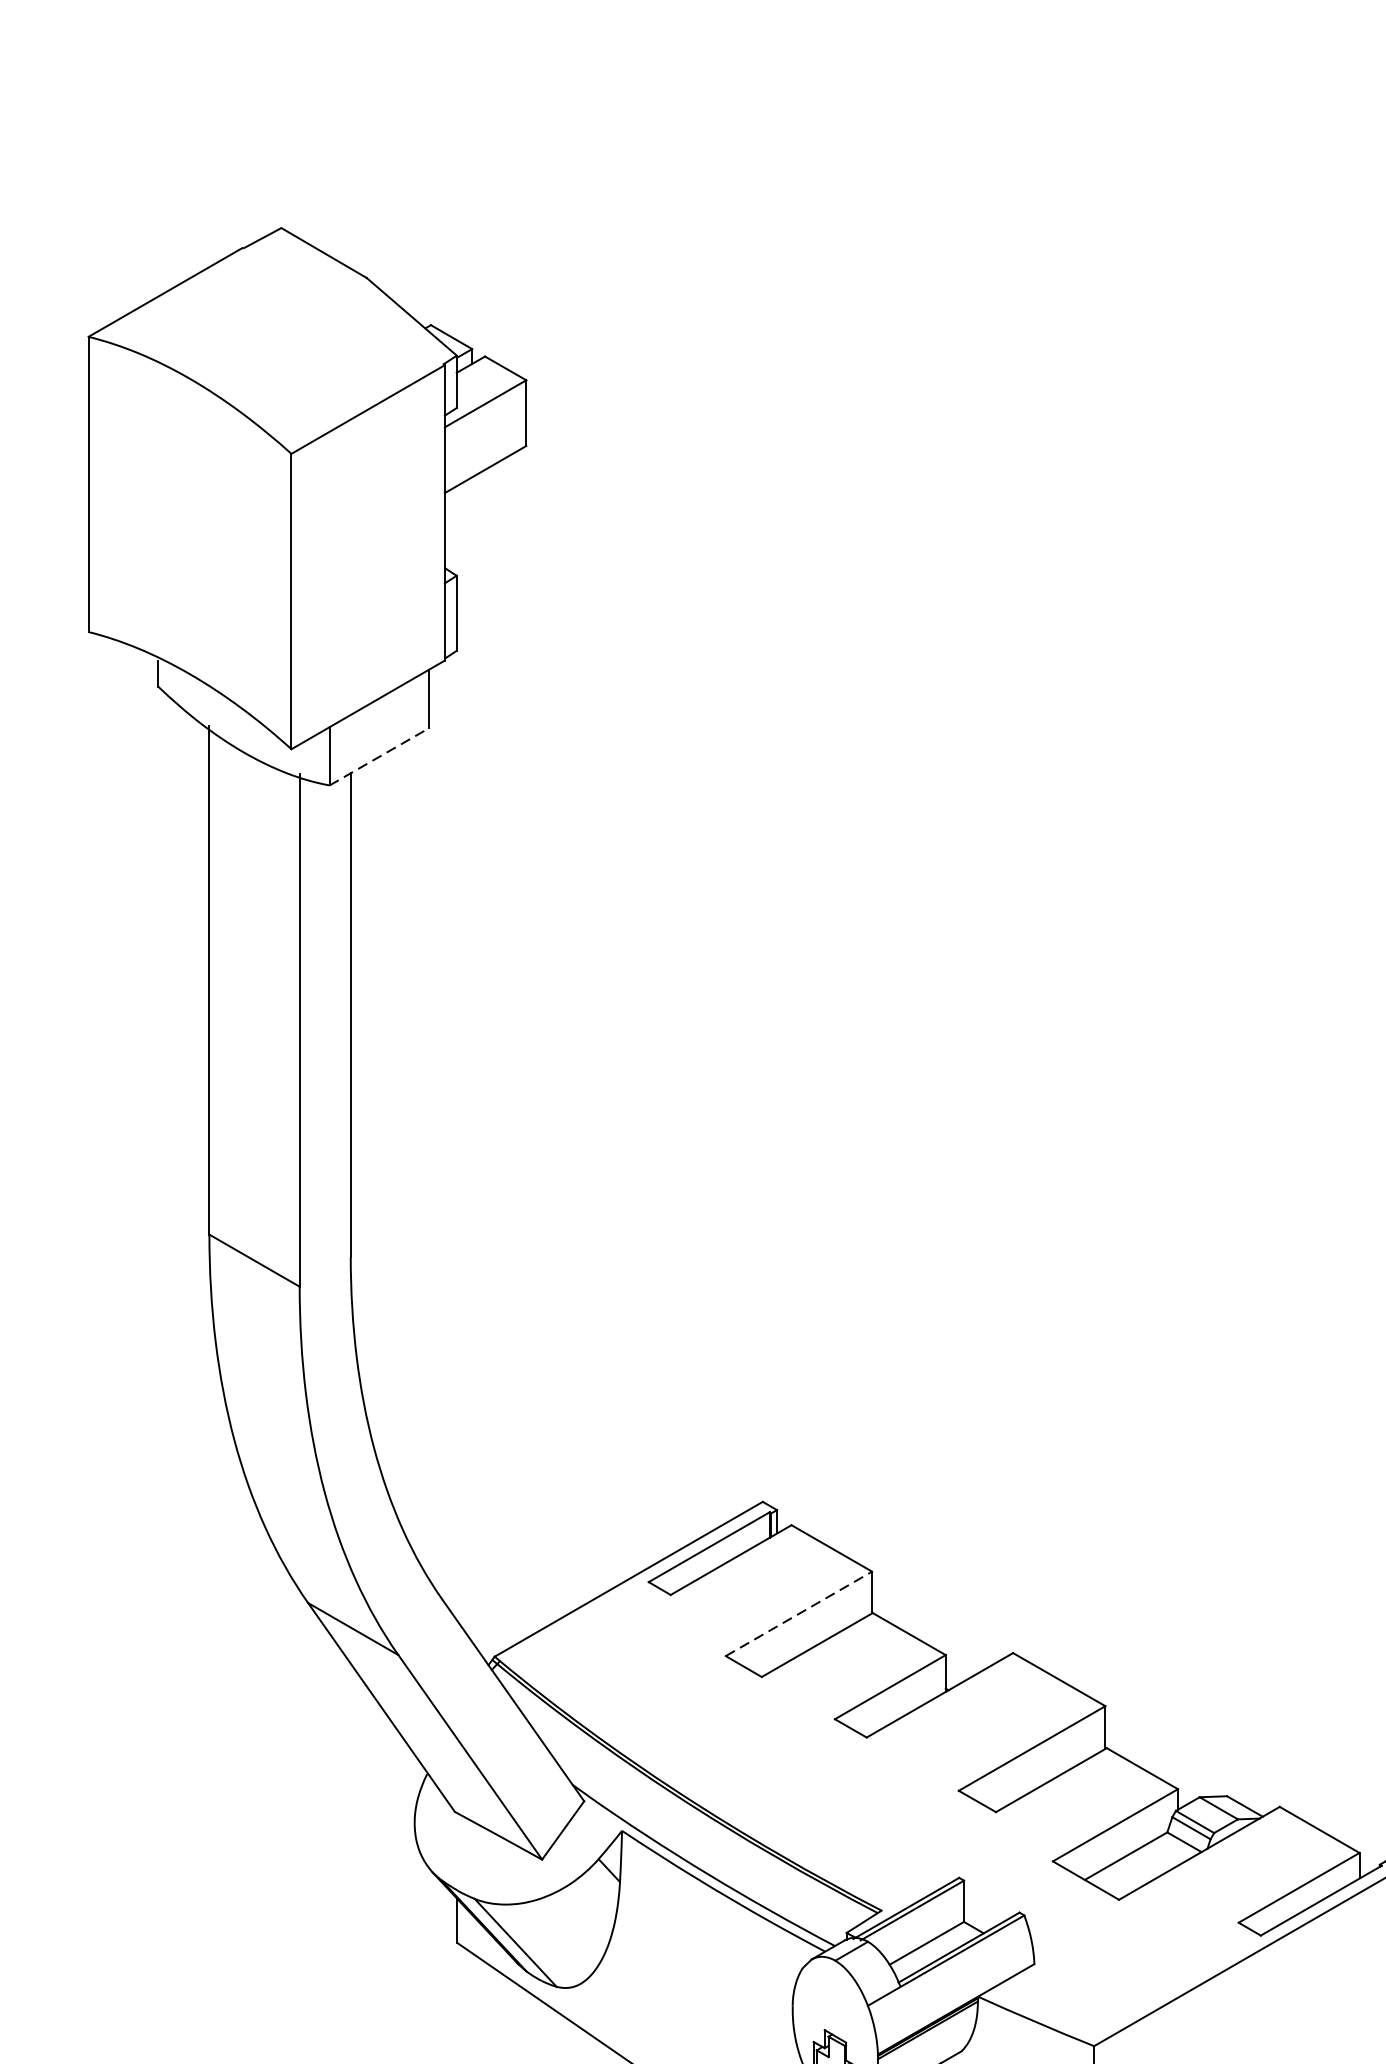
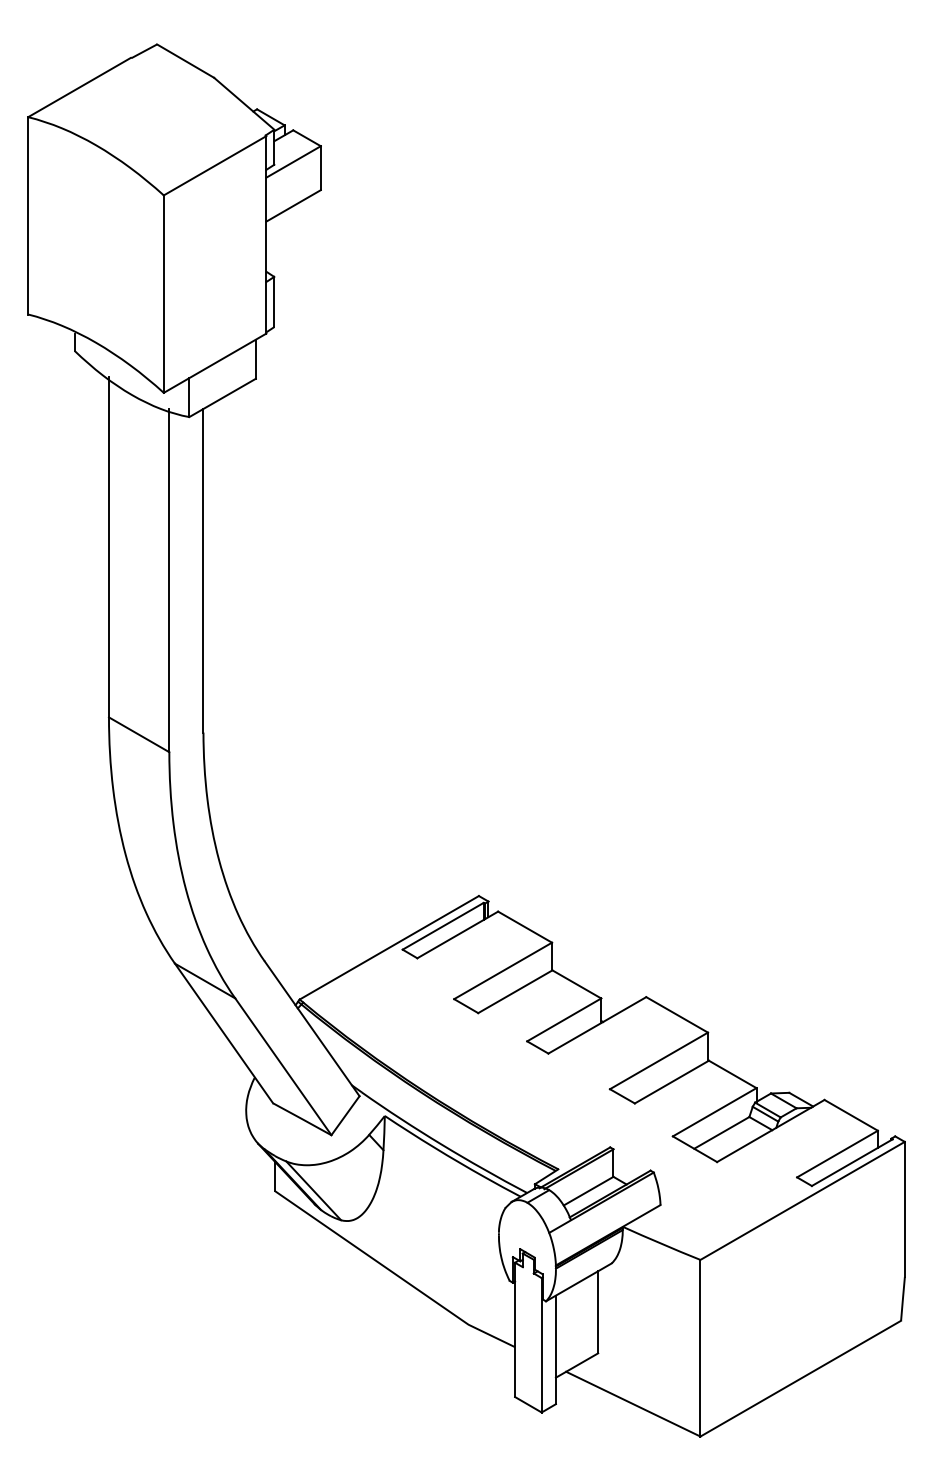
line: (380, 756) -> (223, 397), dashed -> solid
line: (799, 1613) -> (503, 970), dashed -> solid

